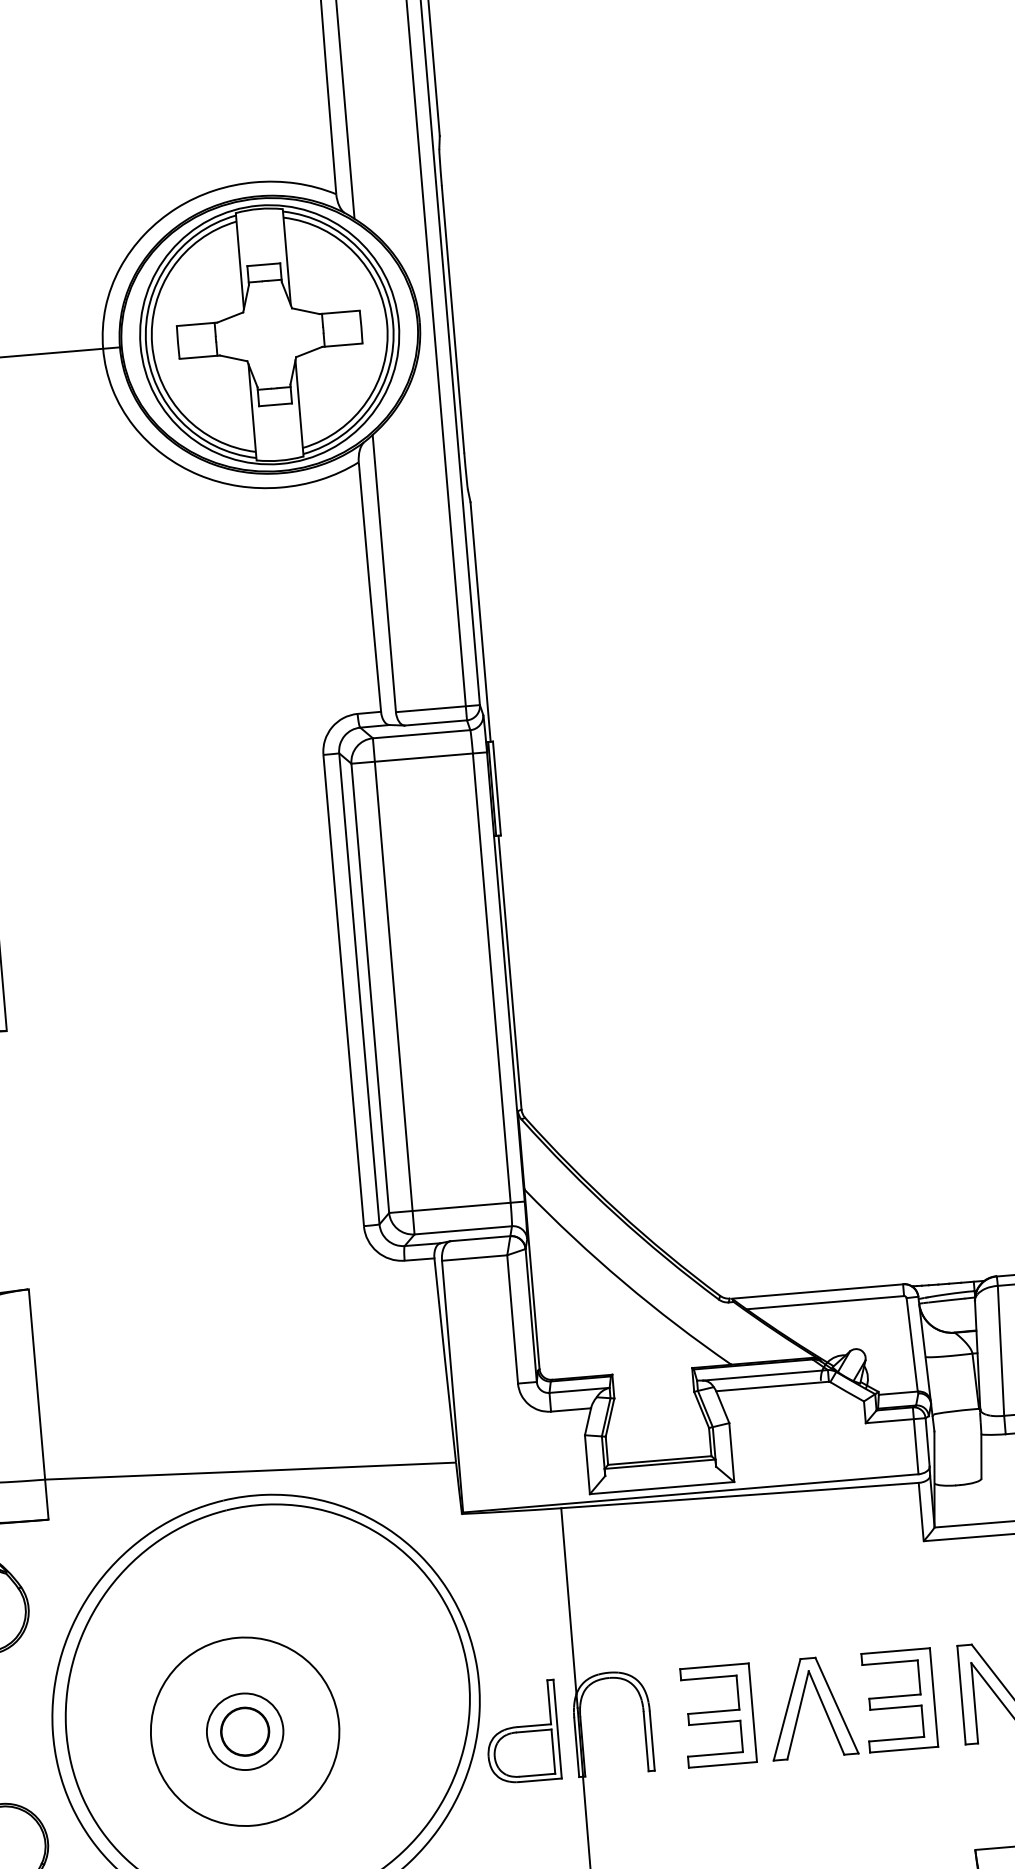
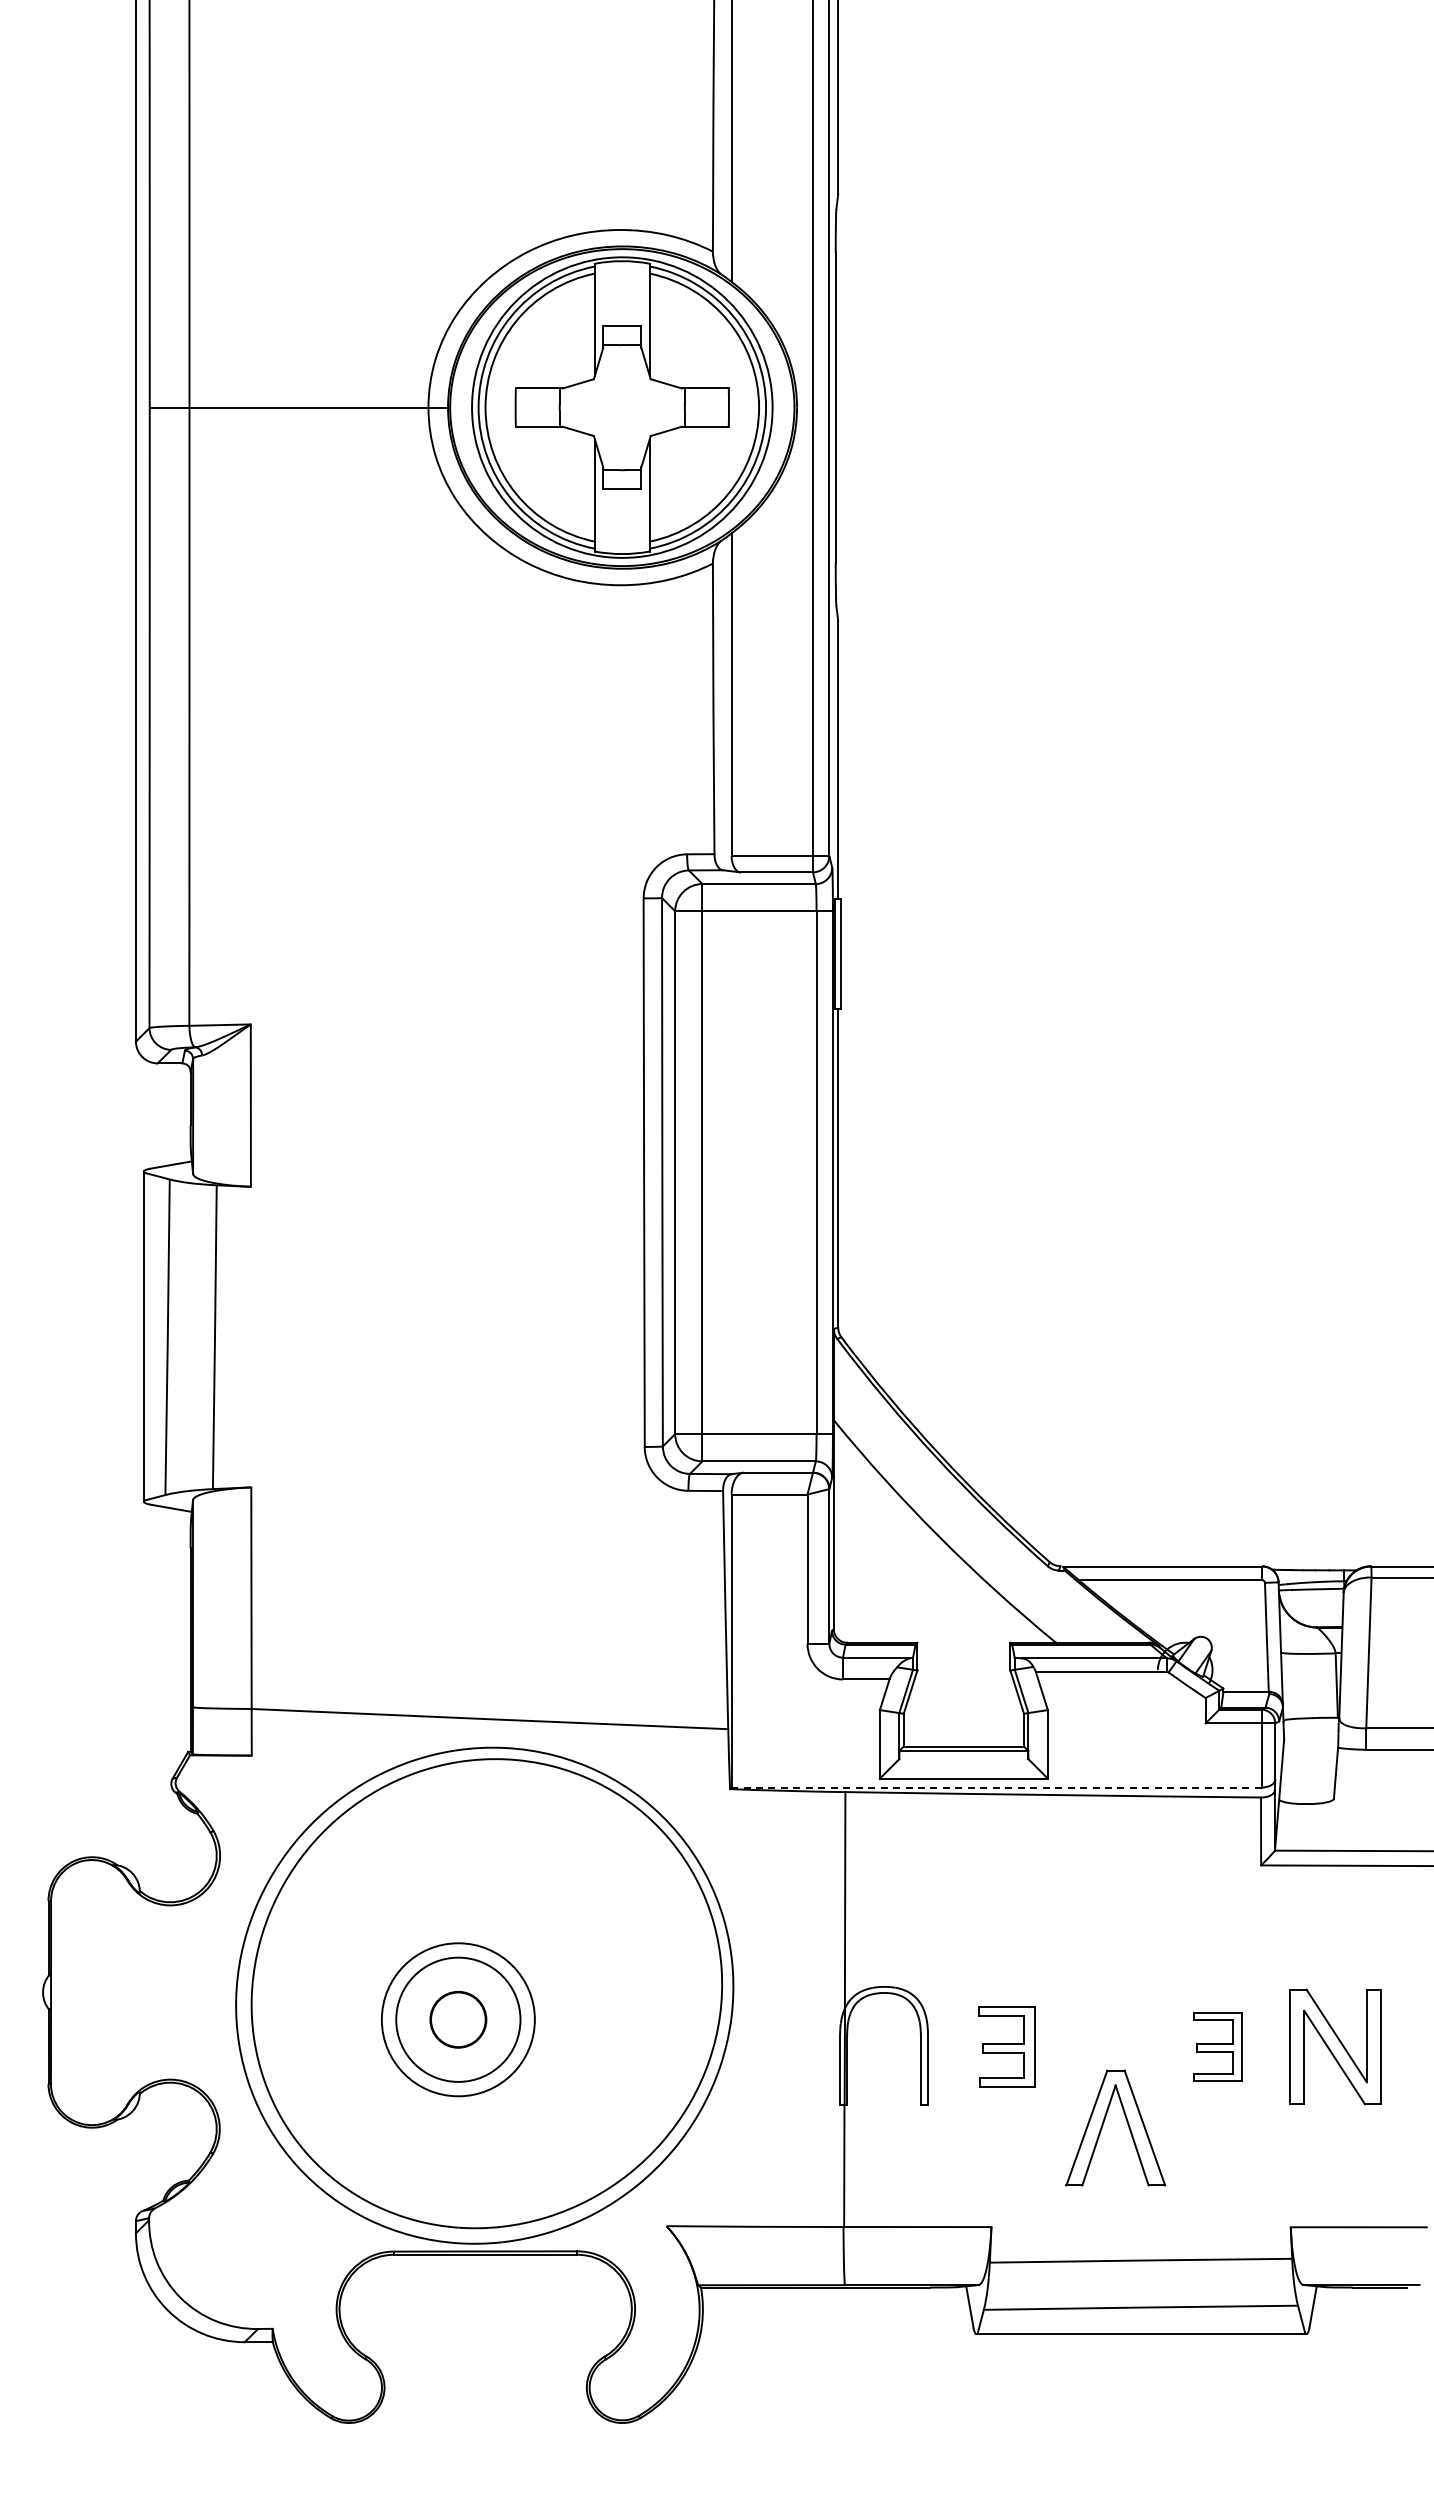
line: (690, 1493) -> (996, 1787), solid -> dashed
part: (899, 1699) -> (1217, 2046), size x0.6
part: (801, 1703) -> (1104, 2122), moved
part: (718, 1715) -> (1006, 2046), size x0.7
circle: (245, 1731) -> (458, 2019), size x0.7
circle: (245, 1731) -> (458, 2019), size x1.4
part: (522, 1732) -> (778, 2047), removed

